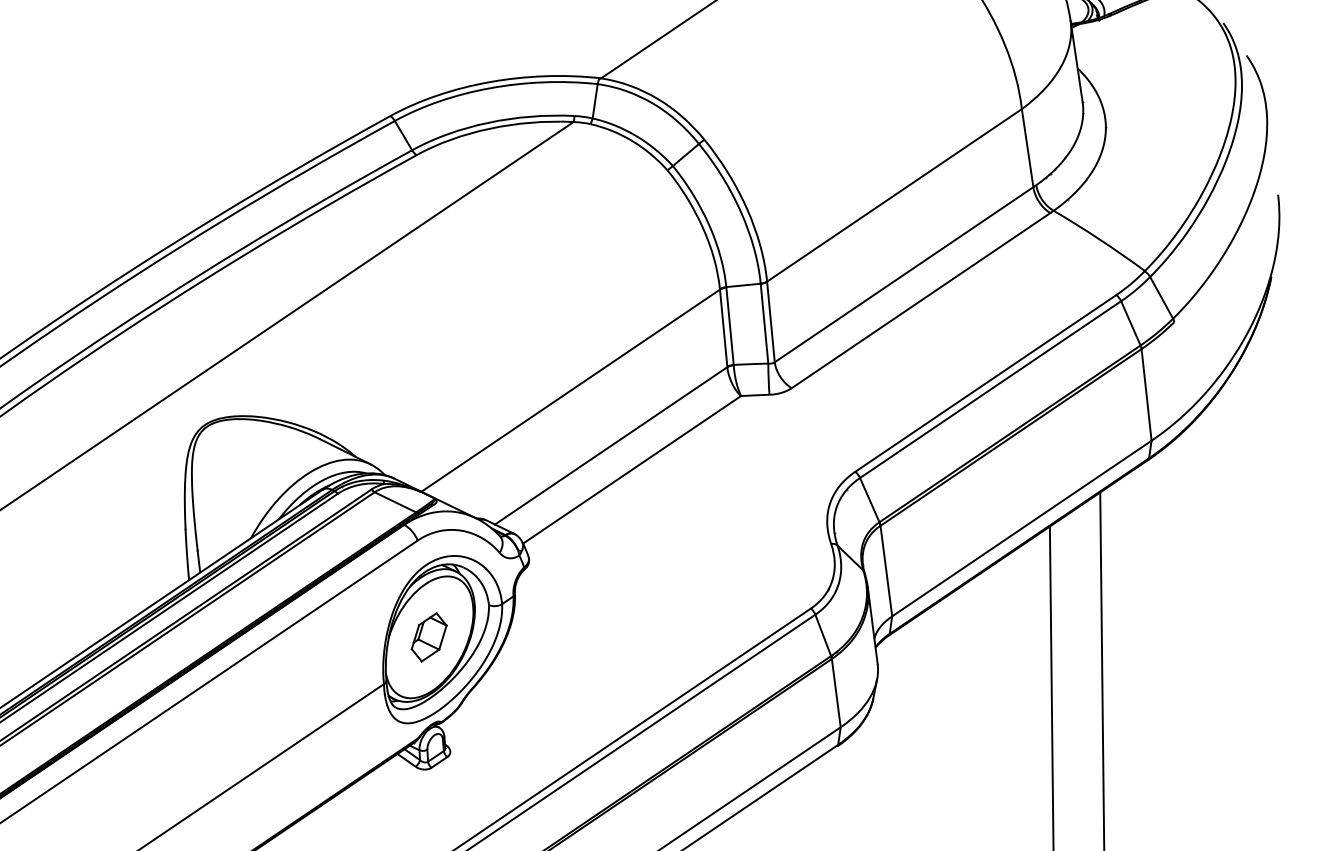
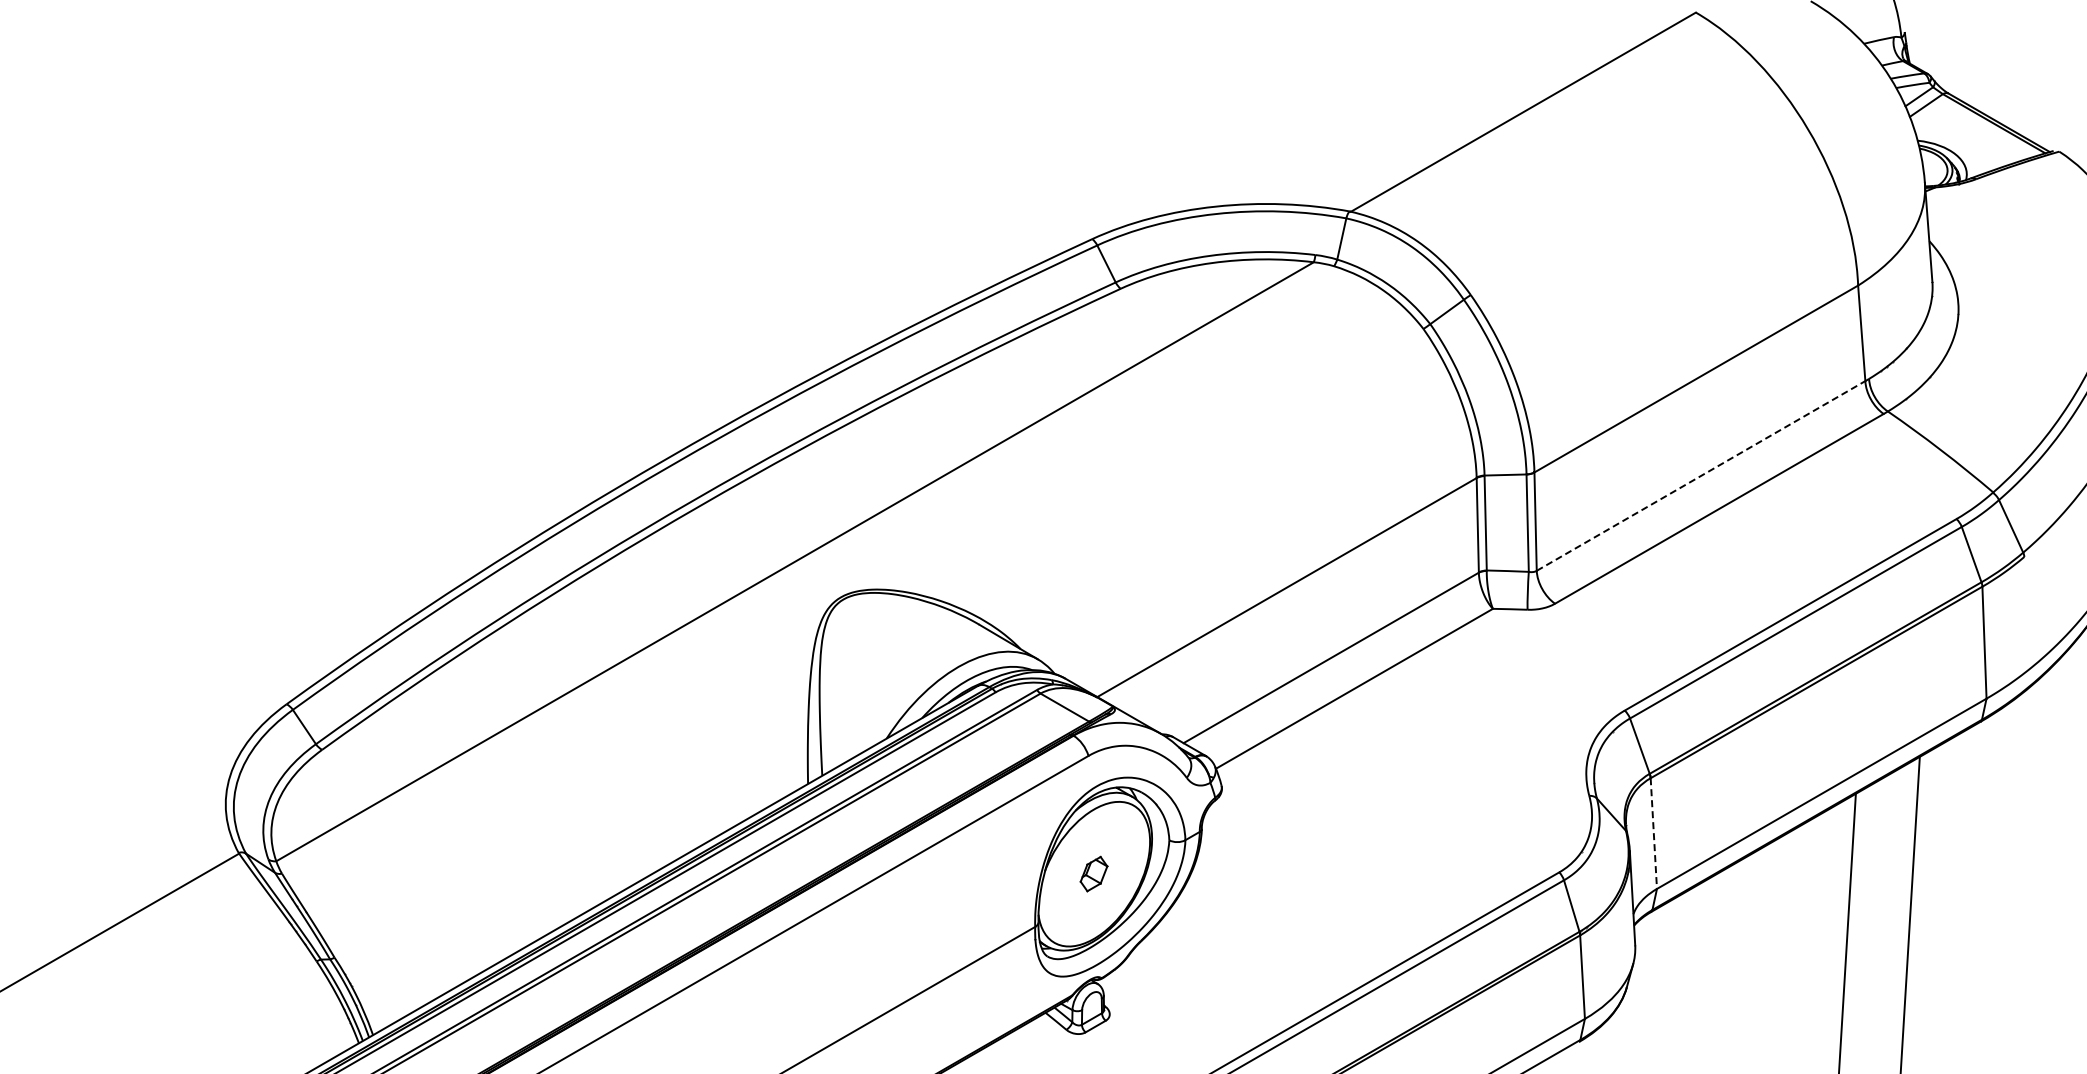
line: (904, 274) -> (1701, 475), solid -> dashed
line: (886, 571) -> (1653, 834), solid -> dashed
part: (428, 636) -> (1093, 873), size x0.6

